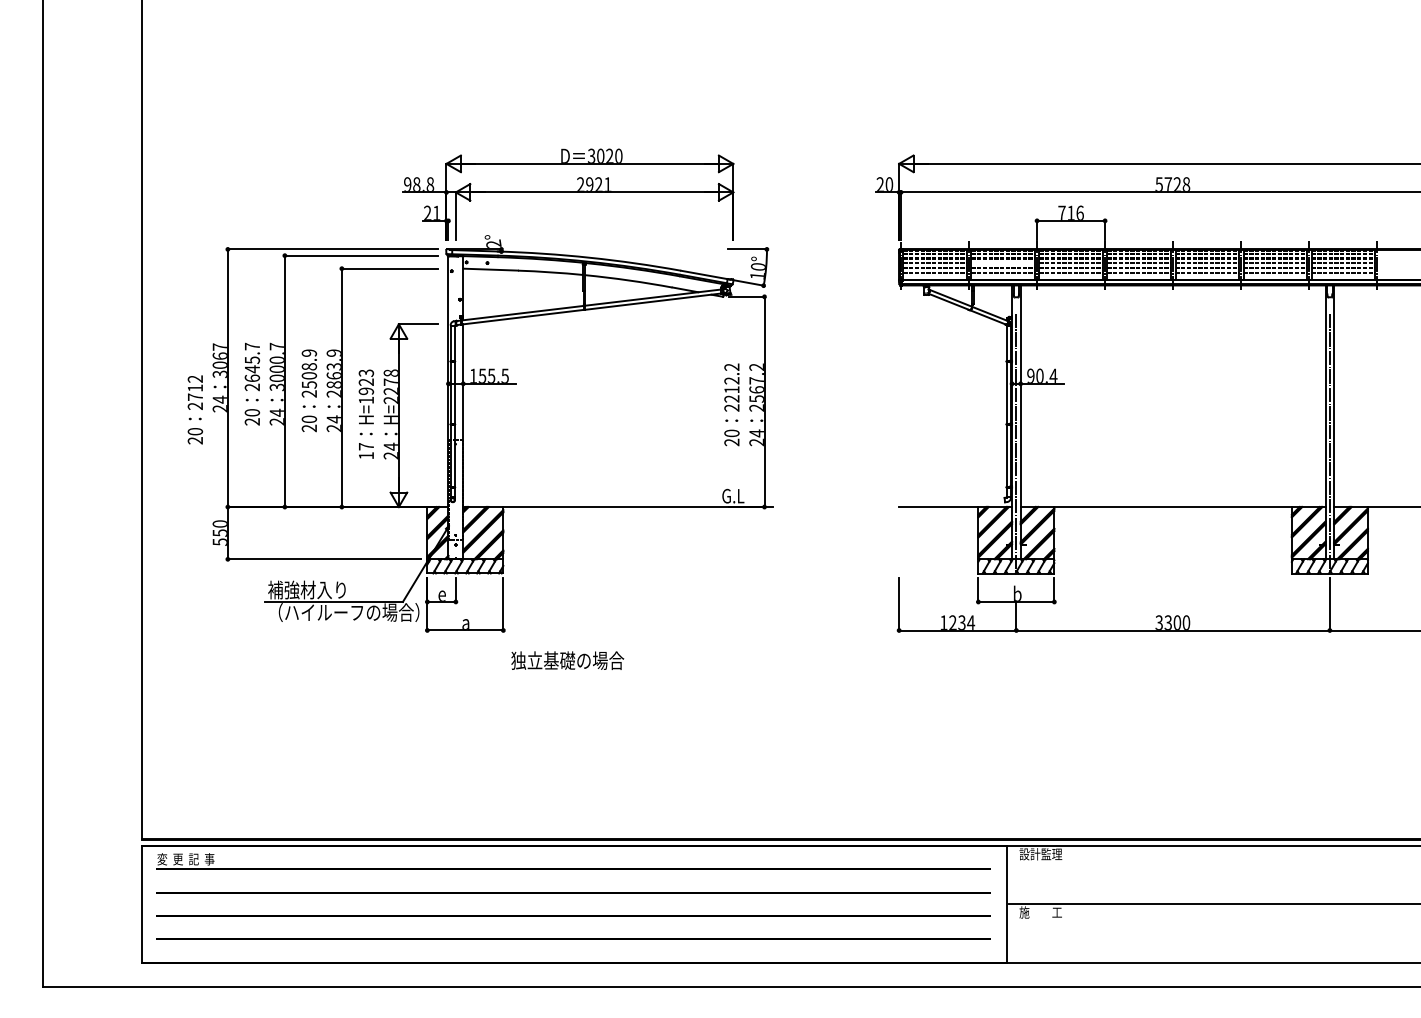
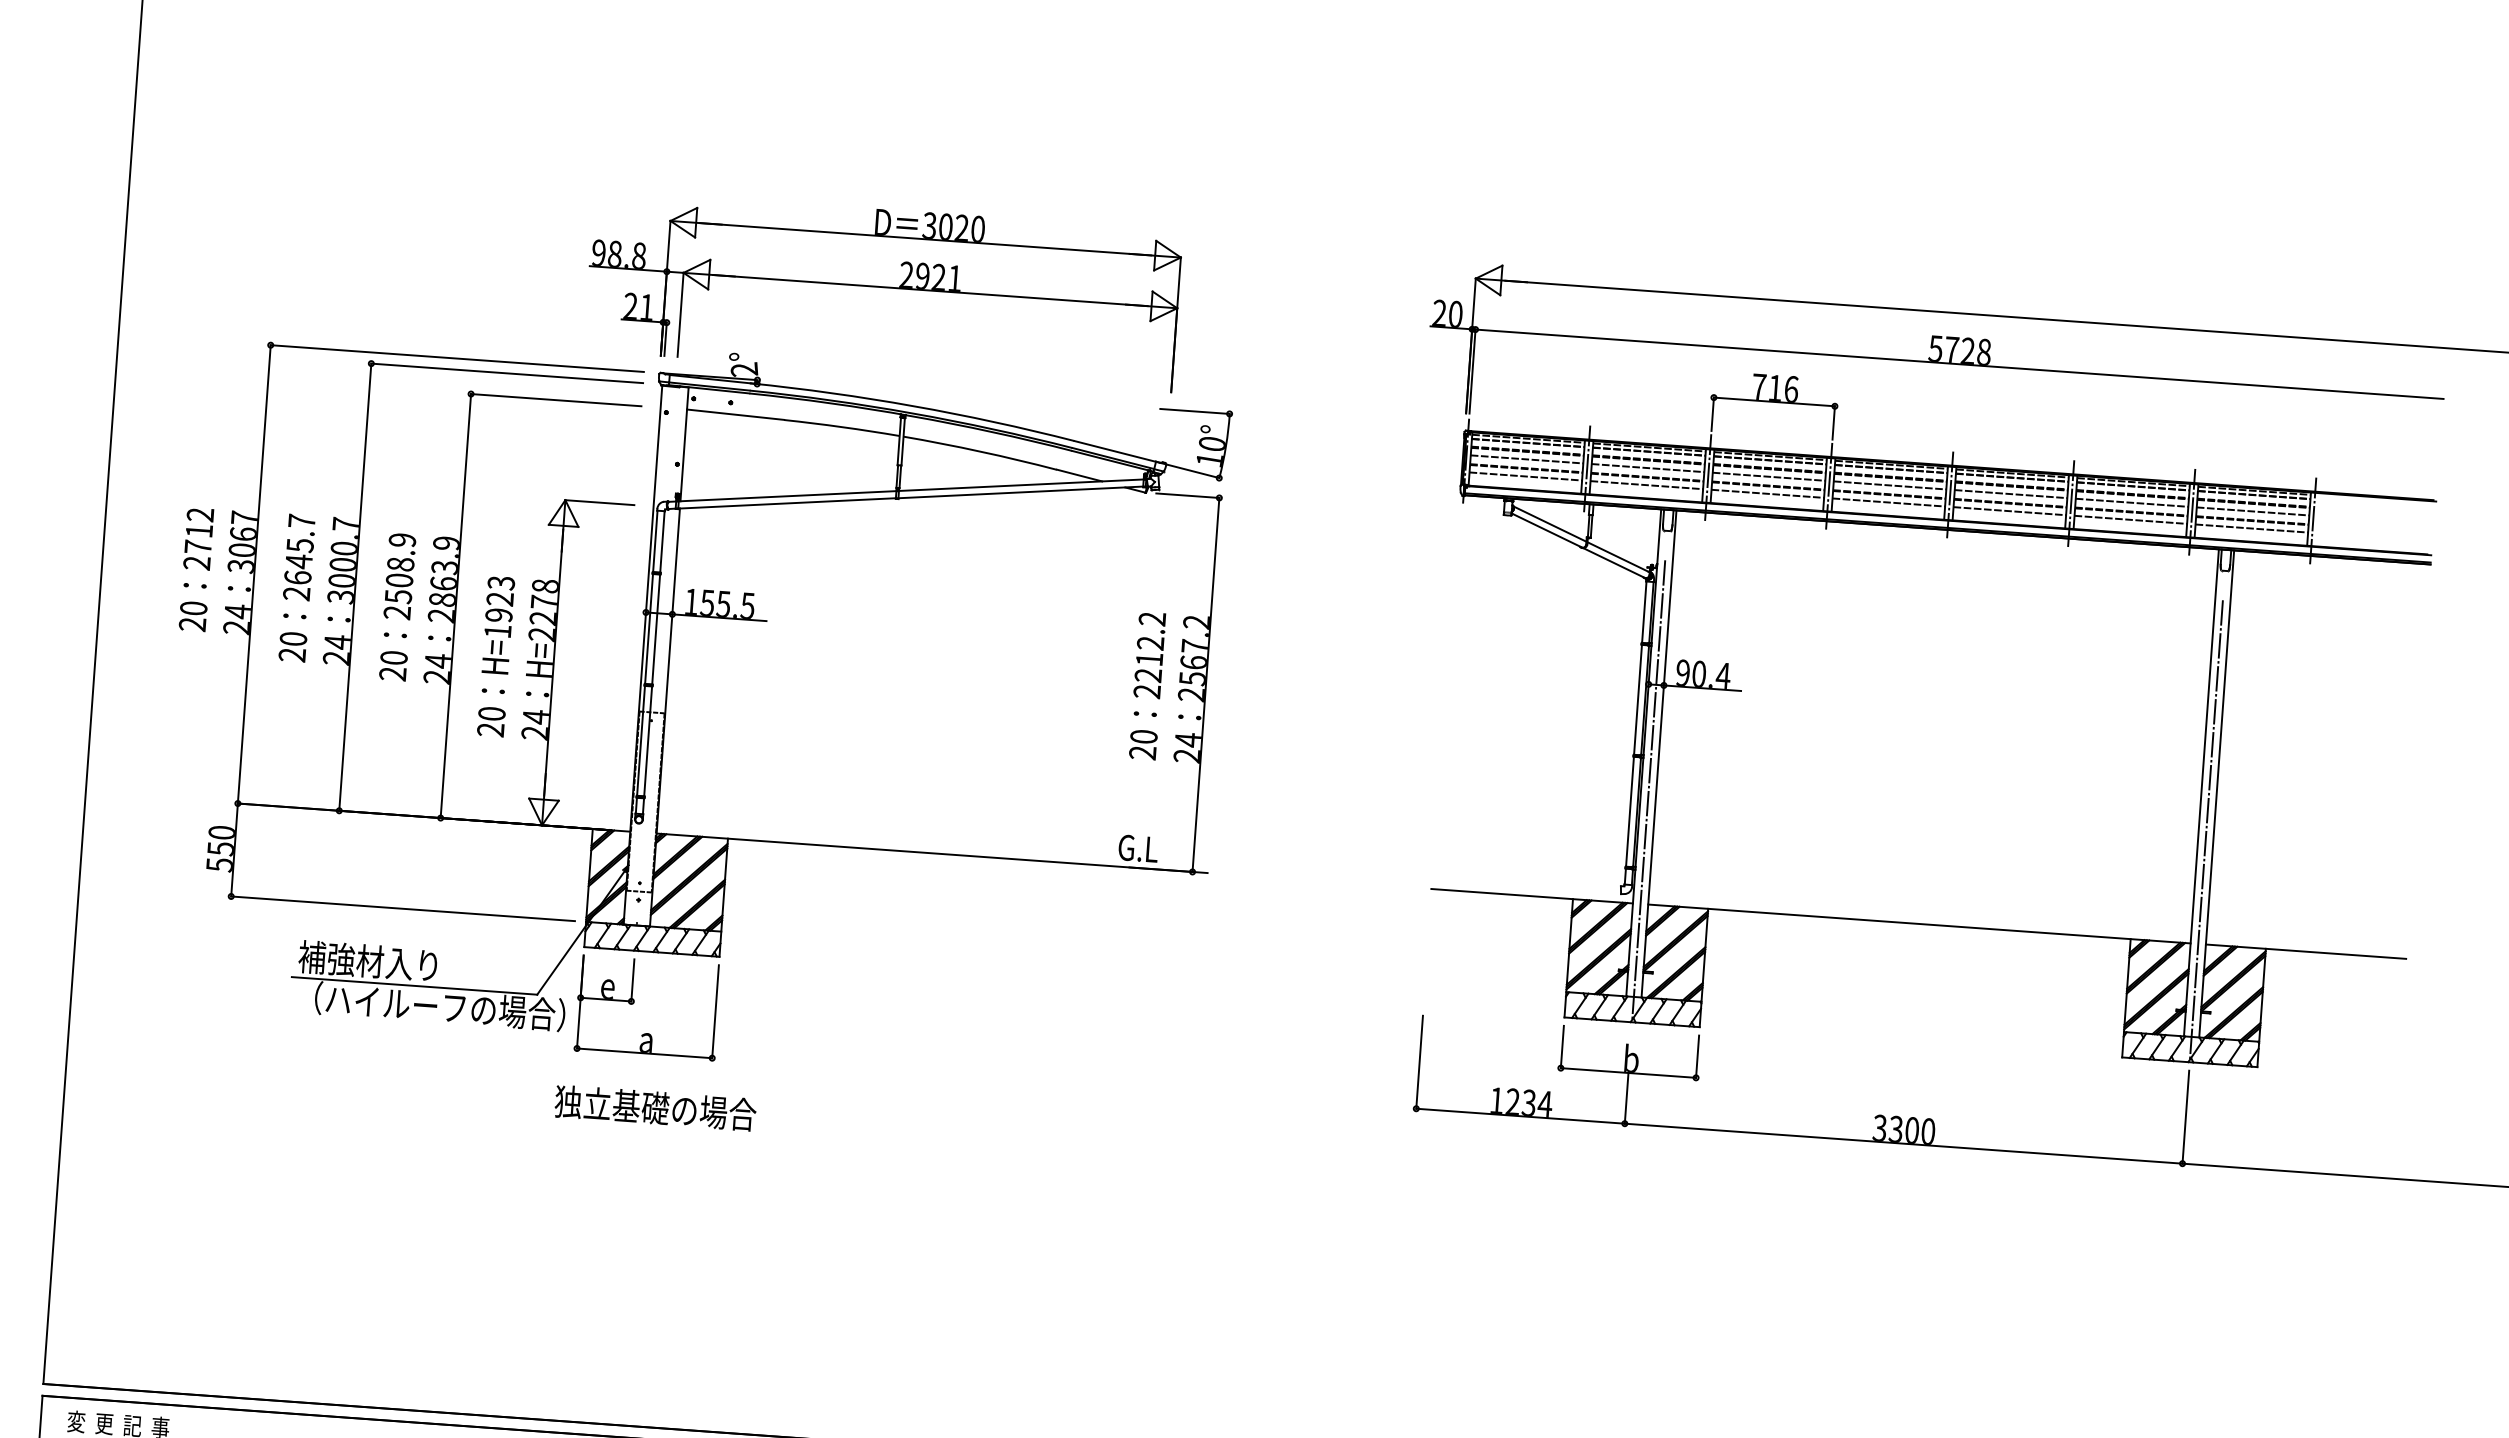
line: (1002, 262) -> (1647, 467), added
text: (195, 409) -> (196, 568), moved
text: (366, 451) -> (491, 722), 17 -> 20
text: (567, 660) -> (655, 1107), moved

